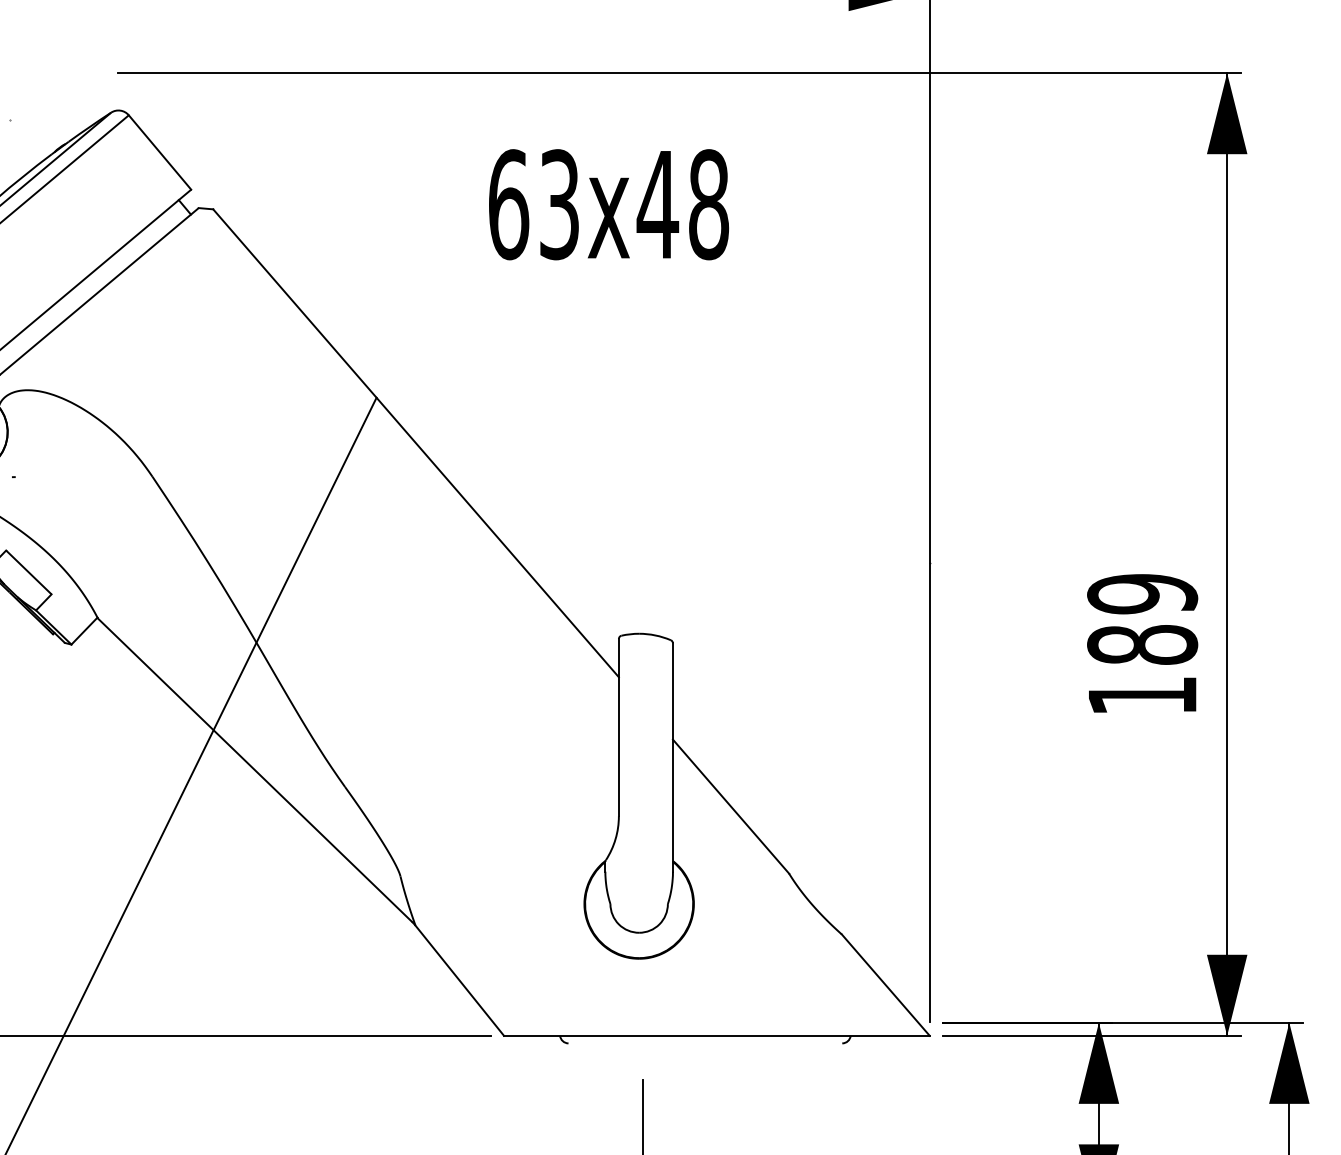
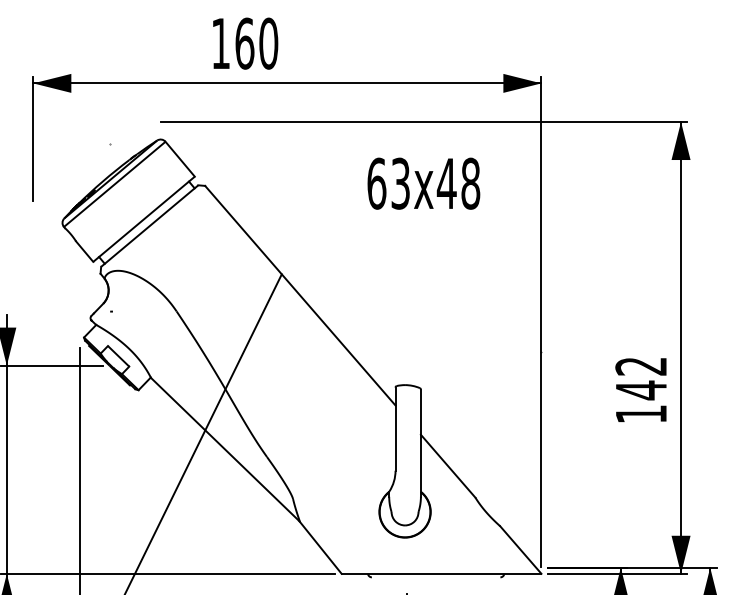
text: (608, 204) -> (423, 183), moved
text: (1142, 619) -> (641, 378), 189 -> 142

